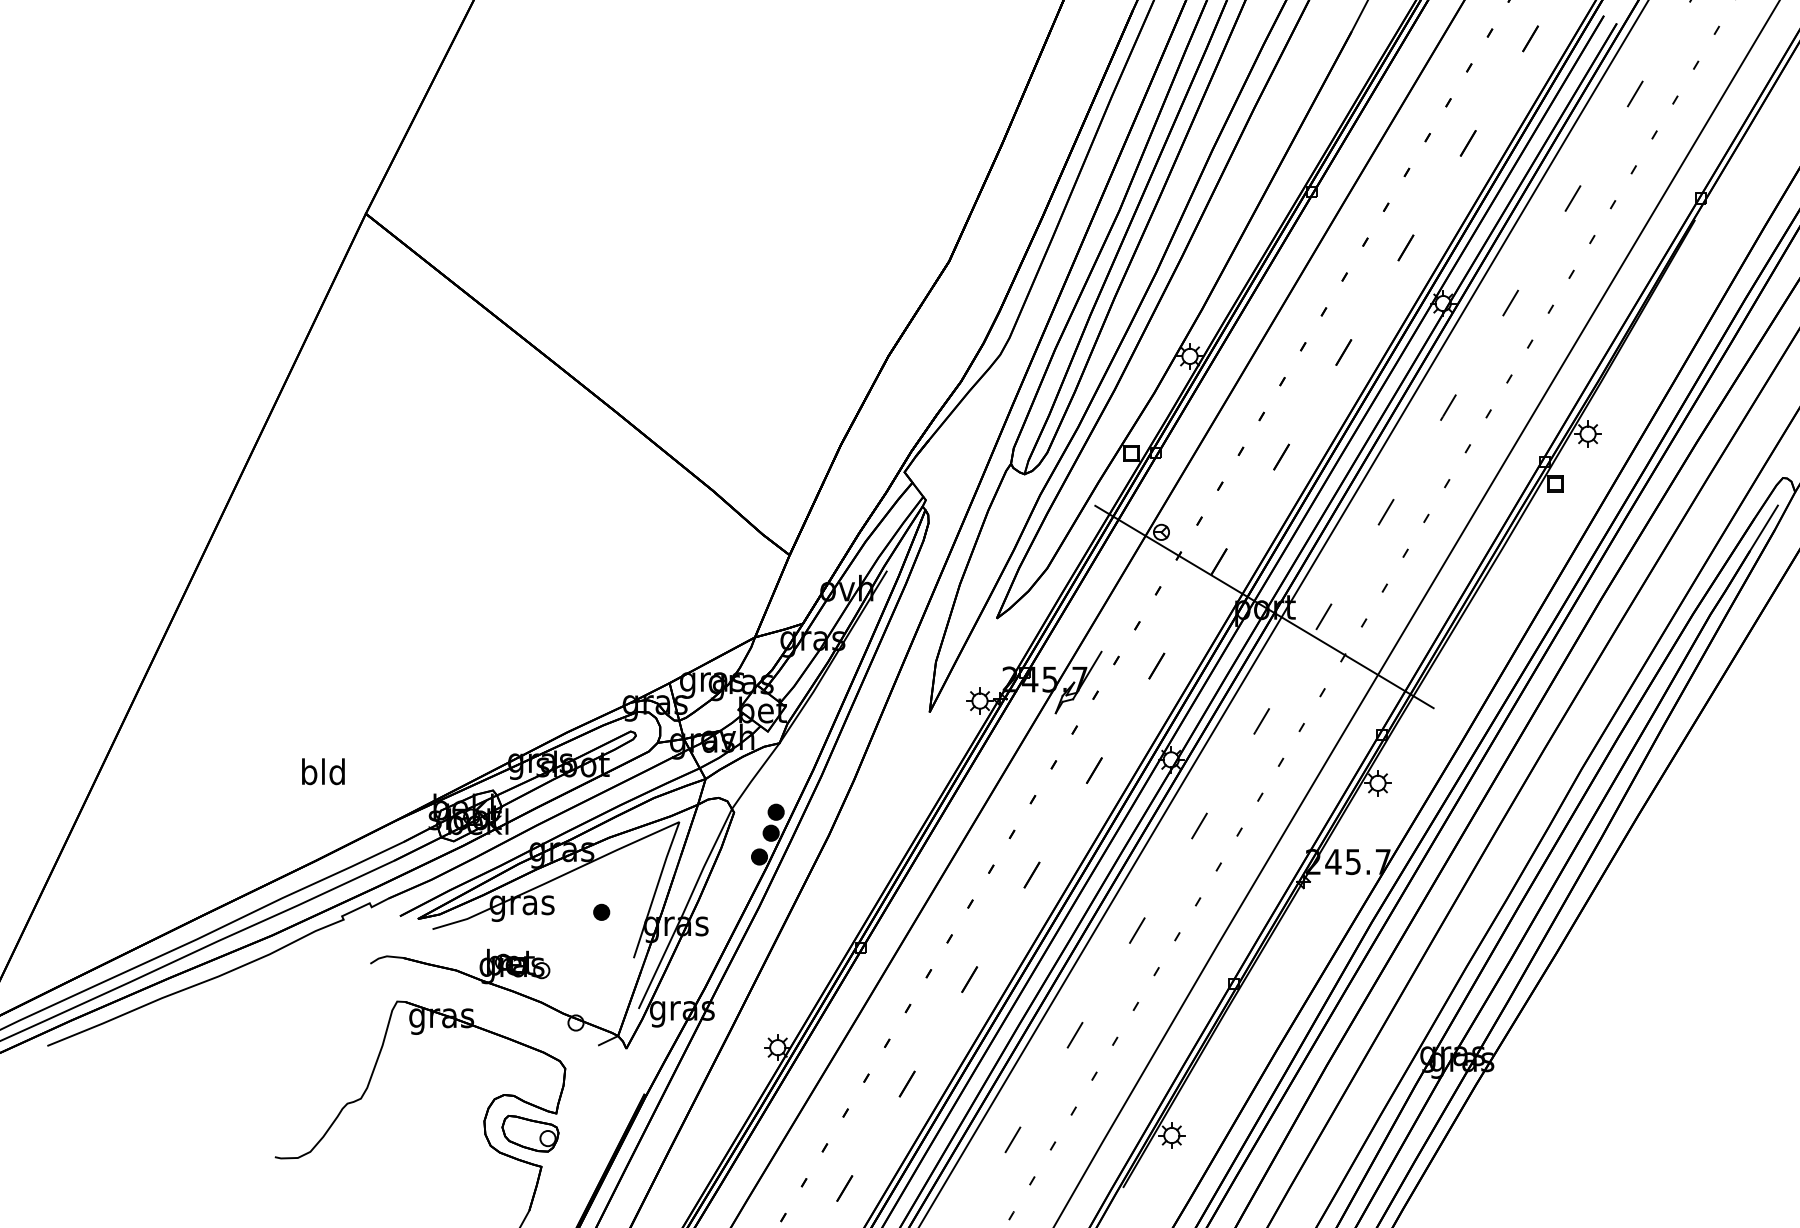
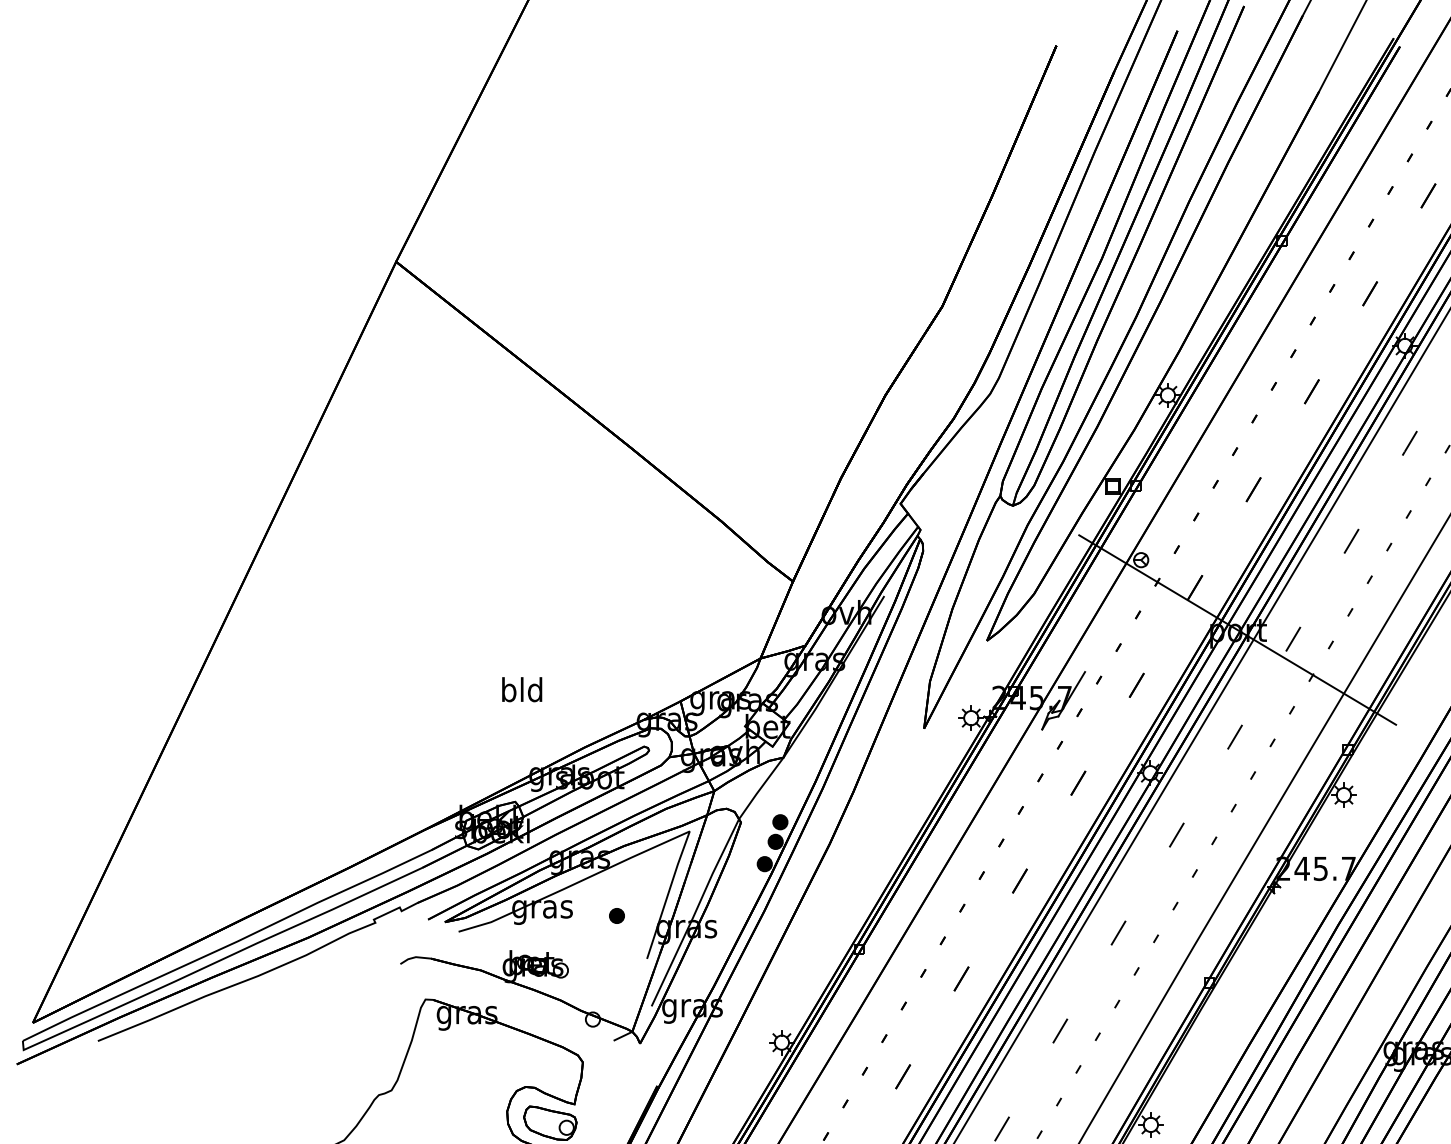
text: (323, 771) -> (522, 689), moved

